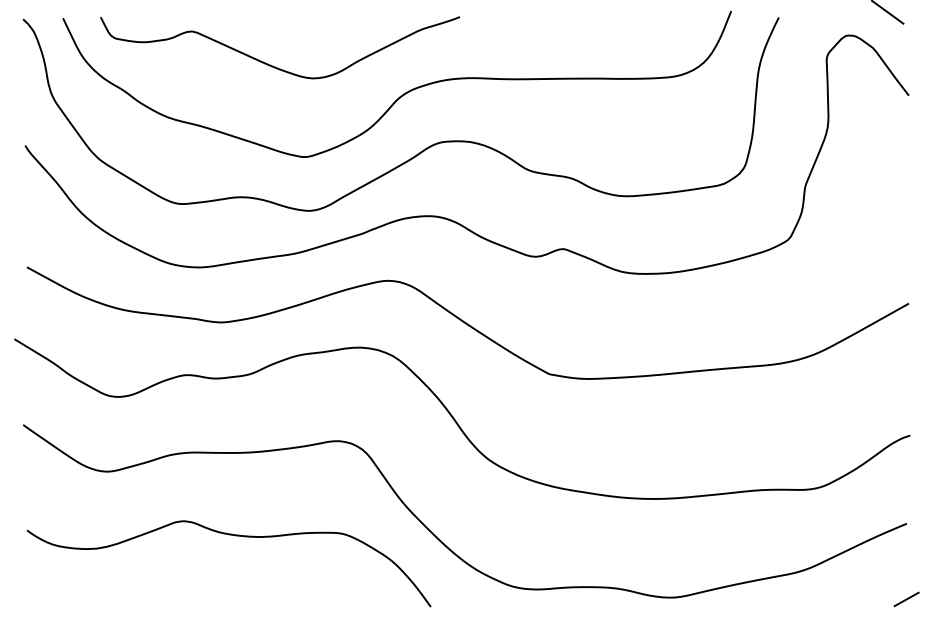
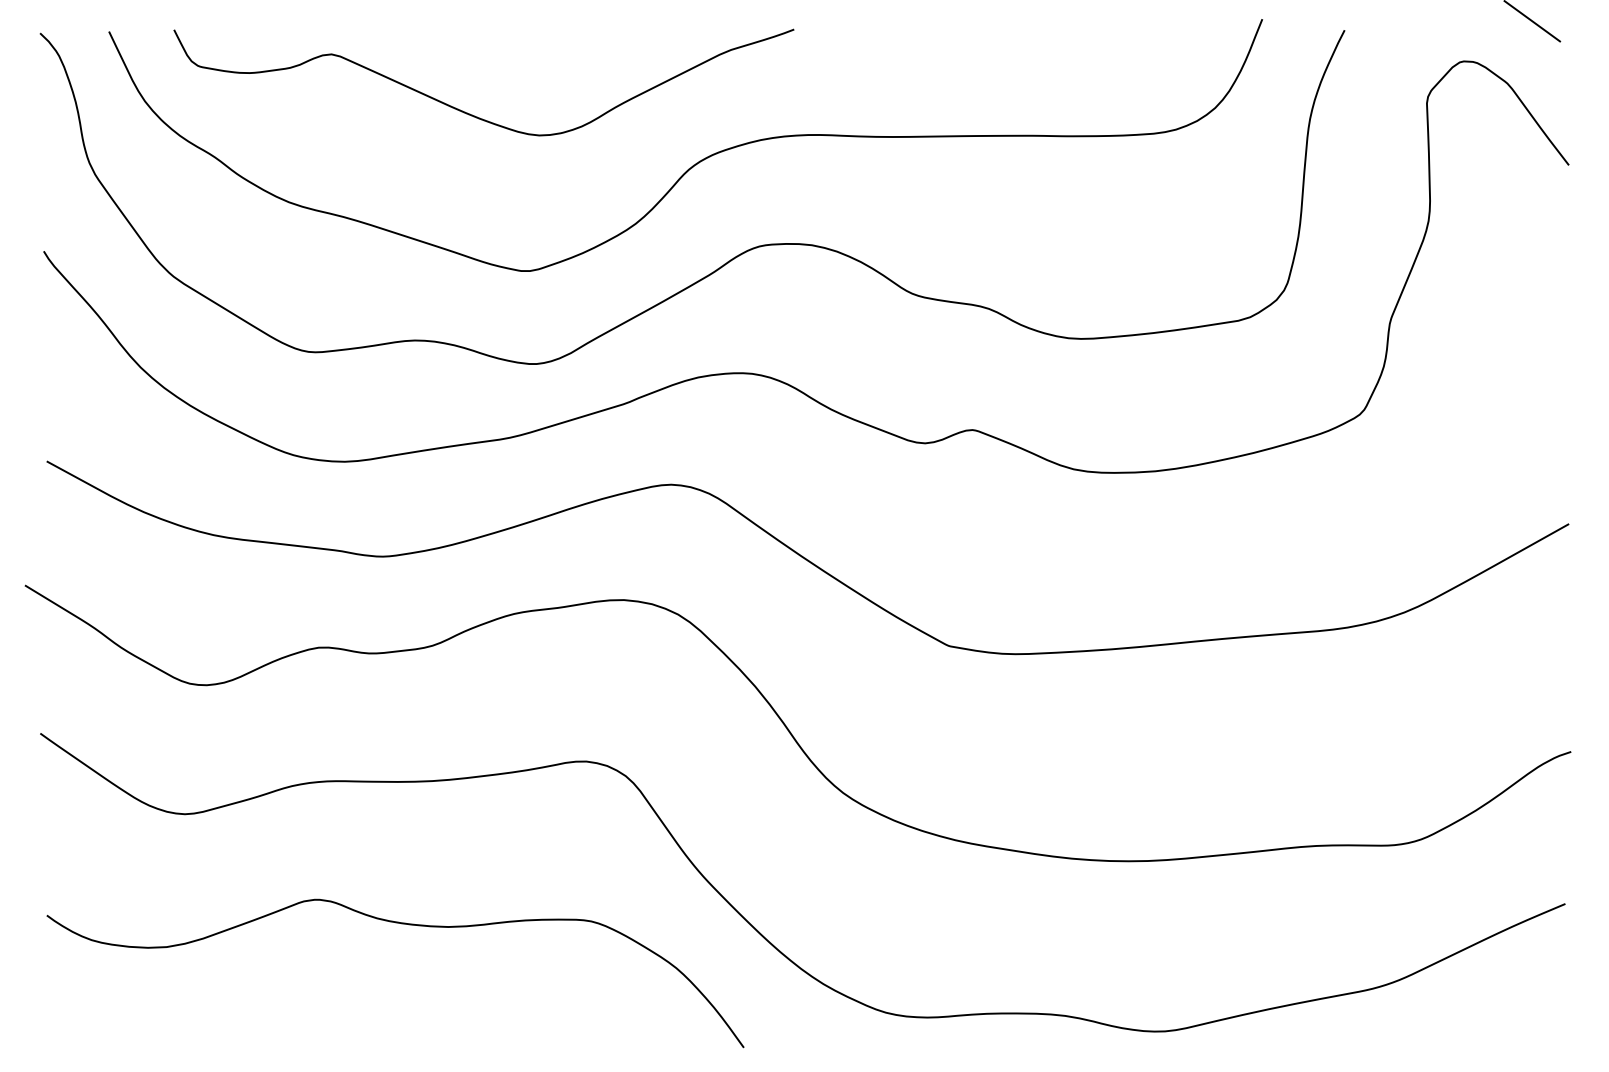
line: (906, 599) -> (1564, 1034), removed

